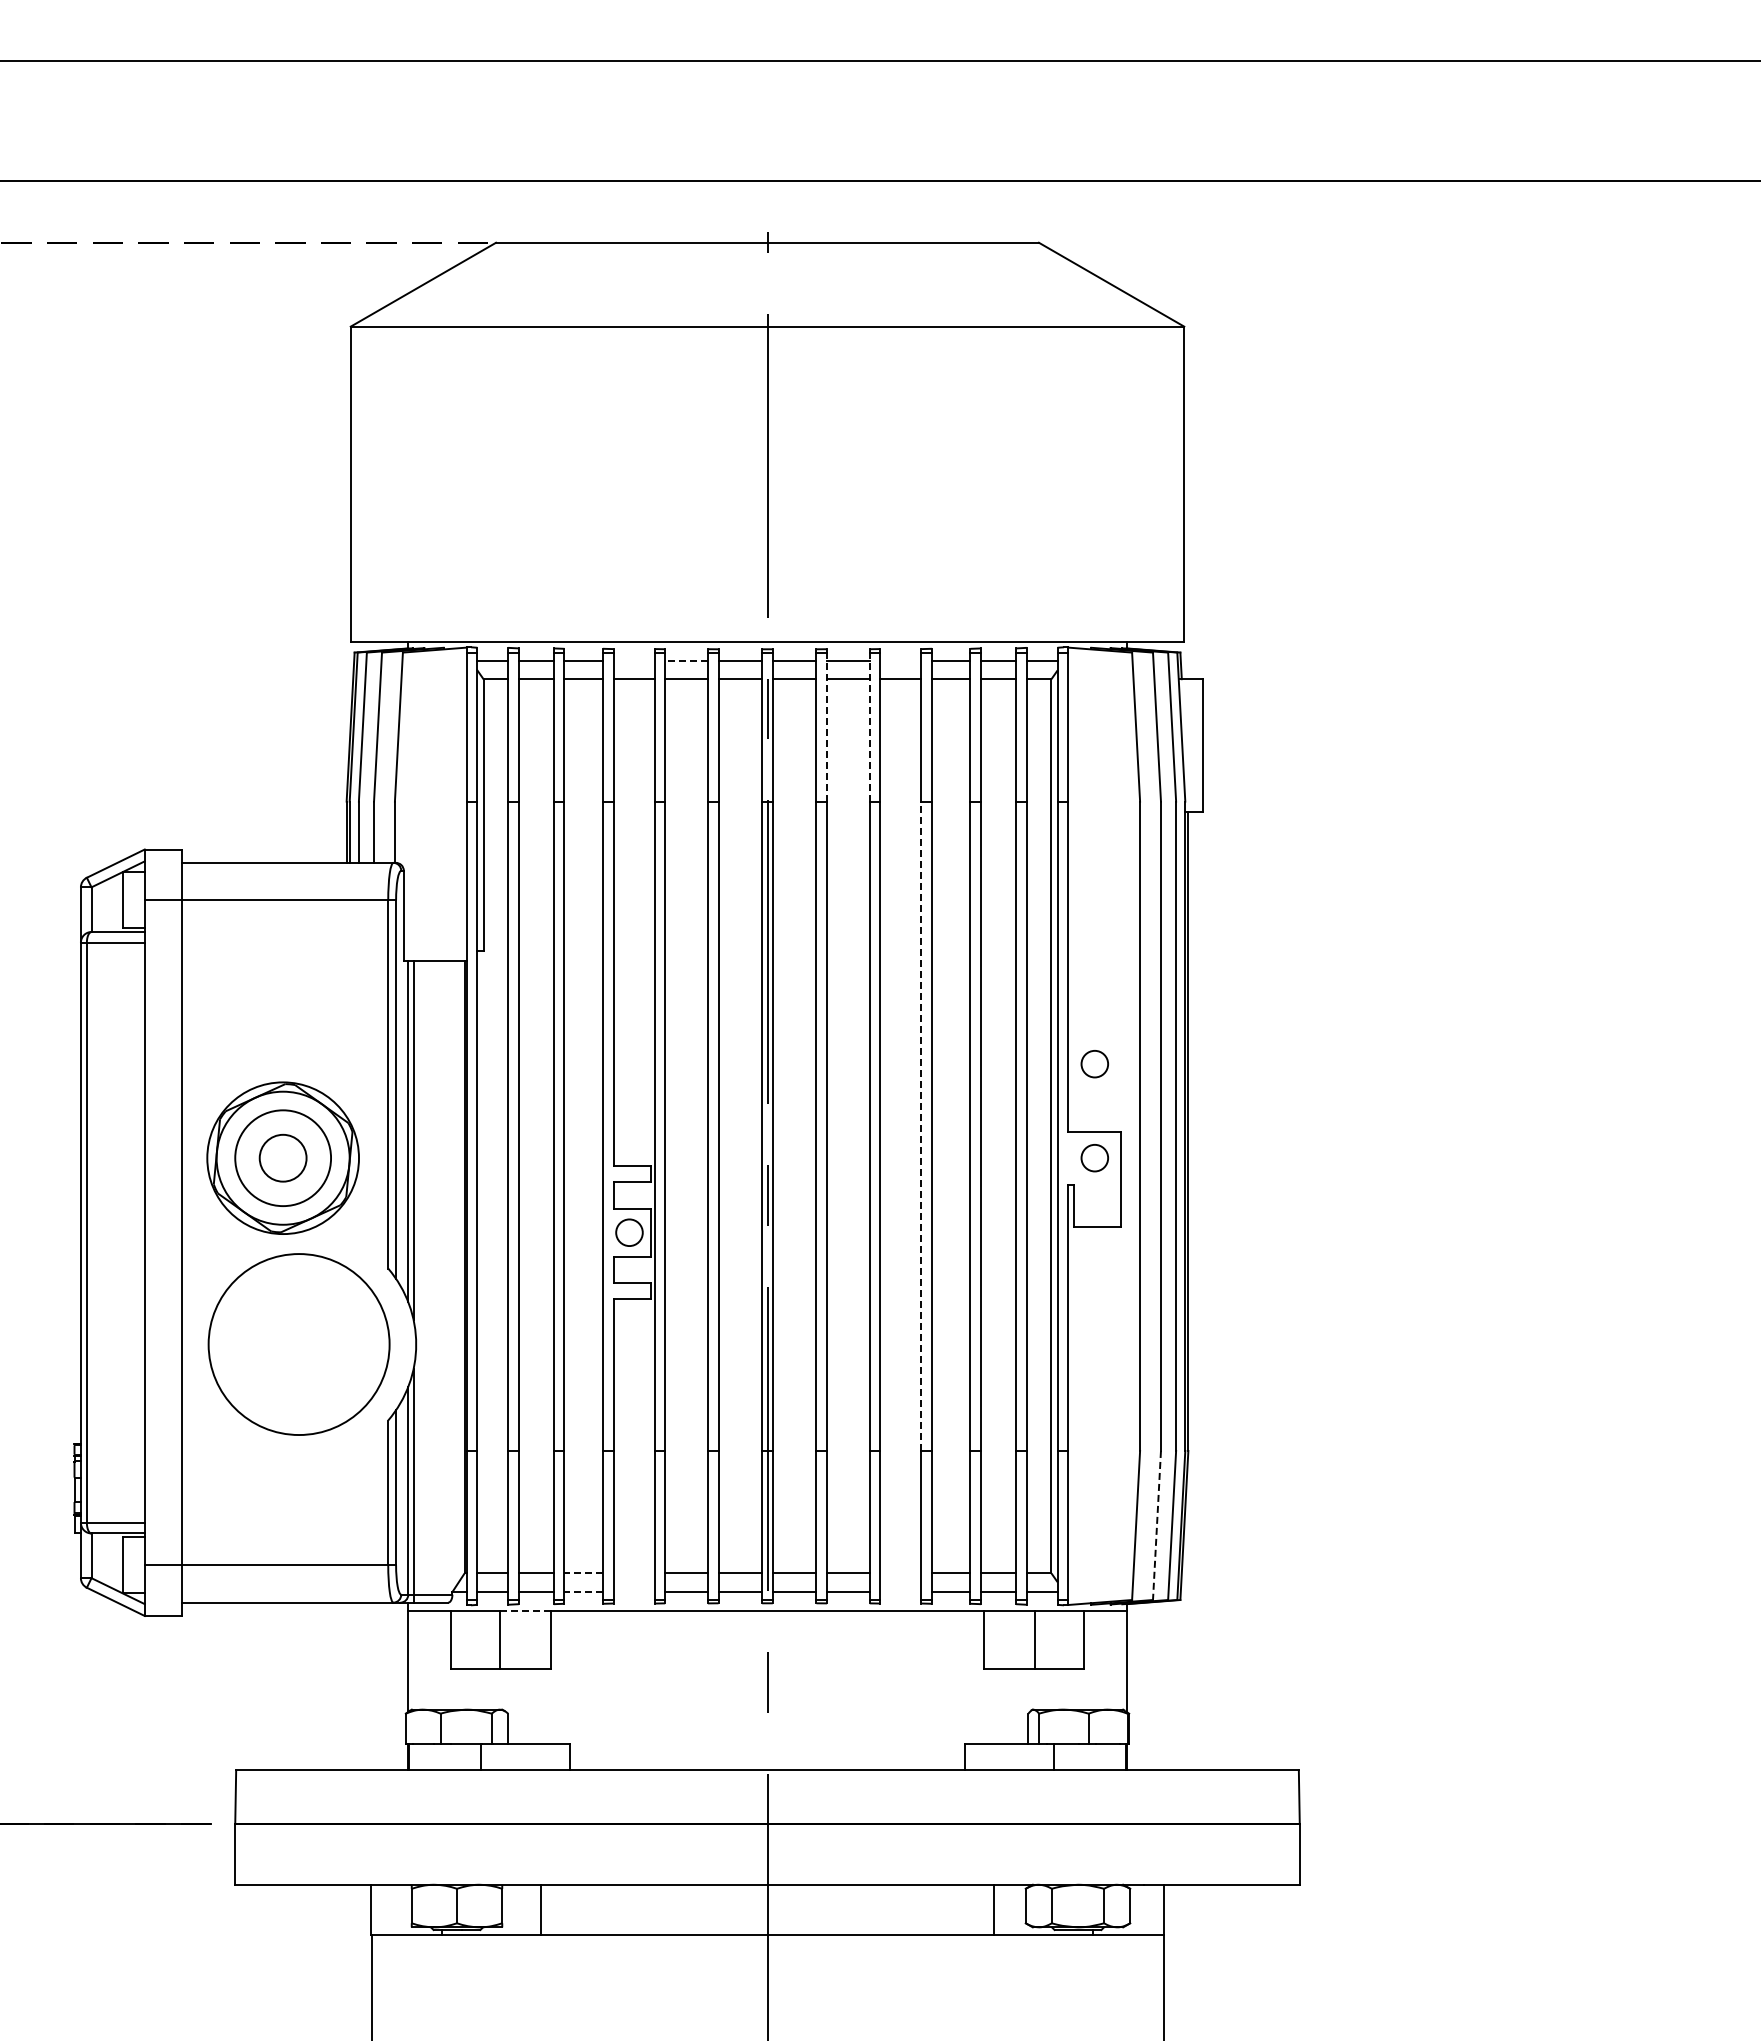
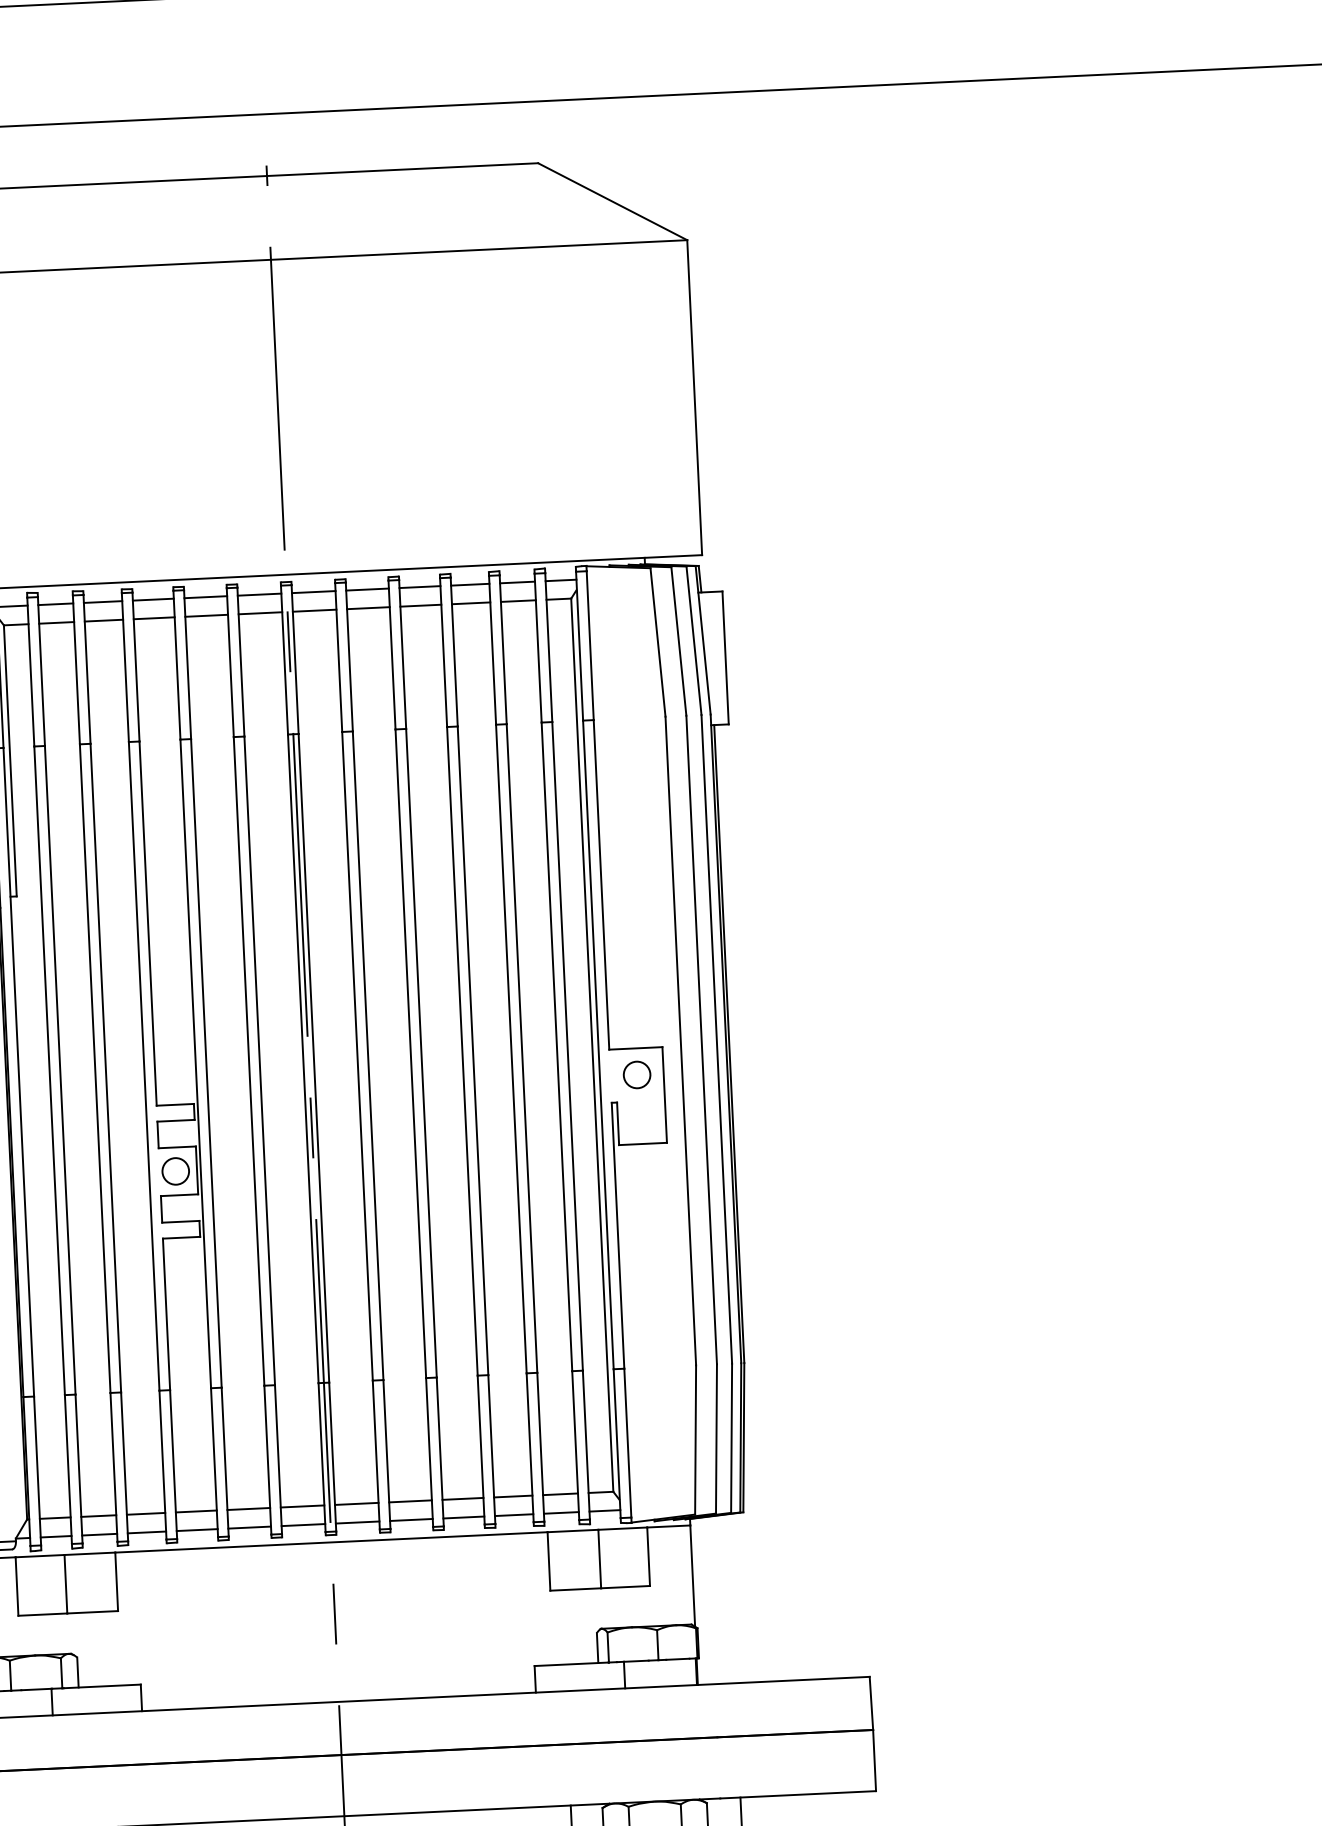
line: (633, 660) -> (152, 599), added
line: (686, 660) -> (205, 597), dashed -> solid
line: (900, 660) -> (419, 587), added
line: (827, 727) -> (349, 657), dashed -> solid
line: (869, 727) -> (391, 655), dashed -> solid
circle: (1094, 1064) -> (632, 981), removed
line: (921, 1126) -> (462, 1051), dashed -> solid
line: (1156, 1525) -> (715, 1439), dashed -> solid
line: (583, 1573) -> (145, 1513), dashed -> solid
line: (633, 1573) -> (195, 1511), added
line: (900, 1573) -> (462, 1499), added
line: (583, 1592) -> (146, 1532), dashed -> solid
line: (633, 1592) -> (196, 1530), added
line: (900, 1592) -> (463, 1517), added
line: (526, 1610) -> (90, 1553), dashed -> solid

